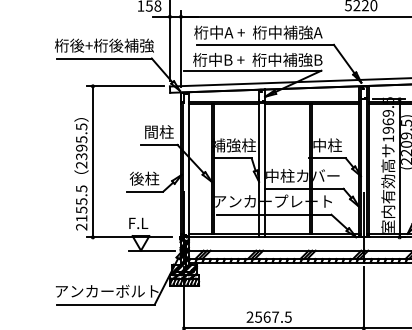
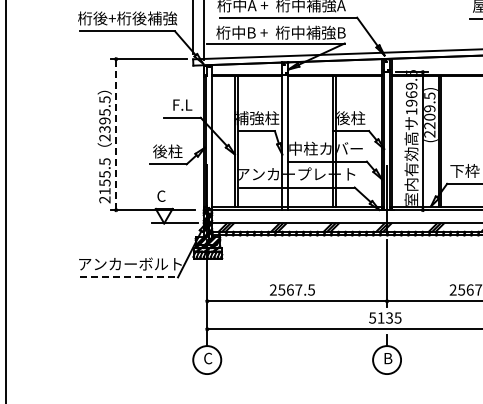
text: (159, 131) -> (182, 104), 間柱 -> F.L
text: (320, 145) -> (343, 118), 中柱 -> 後柱
line: (93, 161) -> (116, 134), solid -> dashed
text: (138, 222) -> (161, 195), F.L -> C
line: (106, 304) -> (129, 277), solid -> dashed

